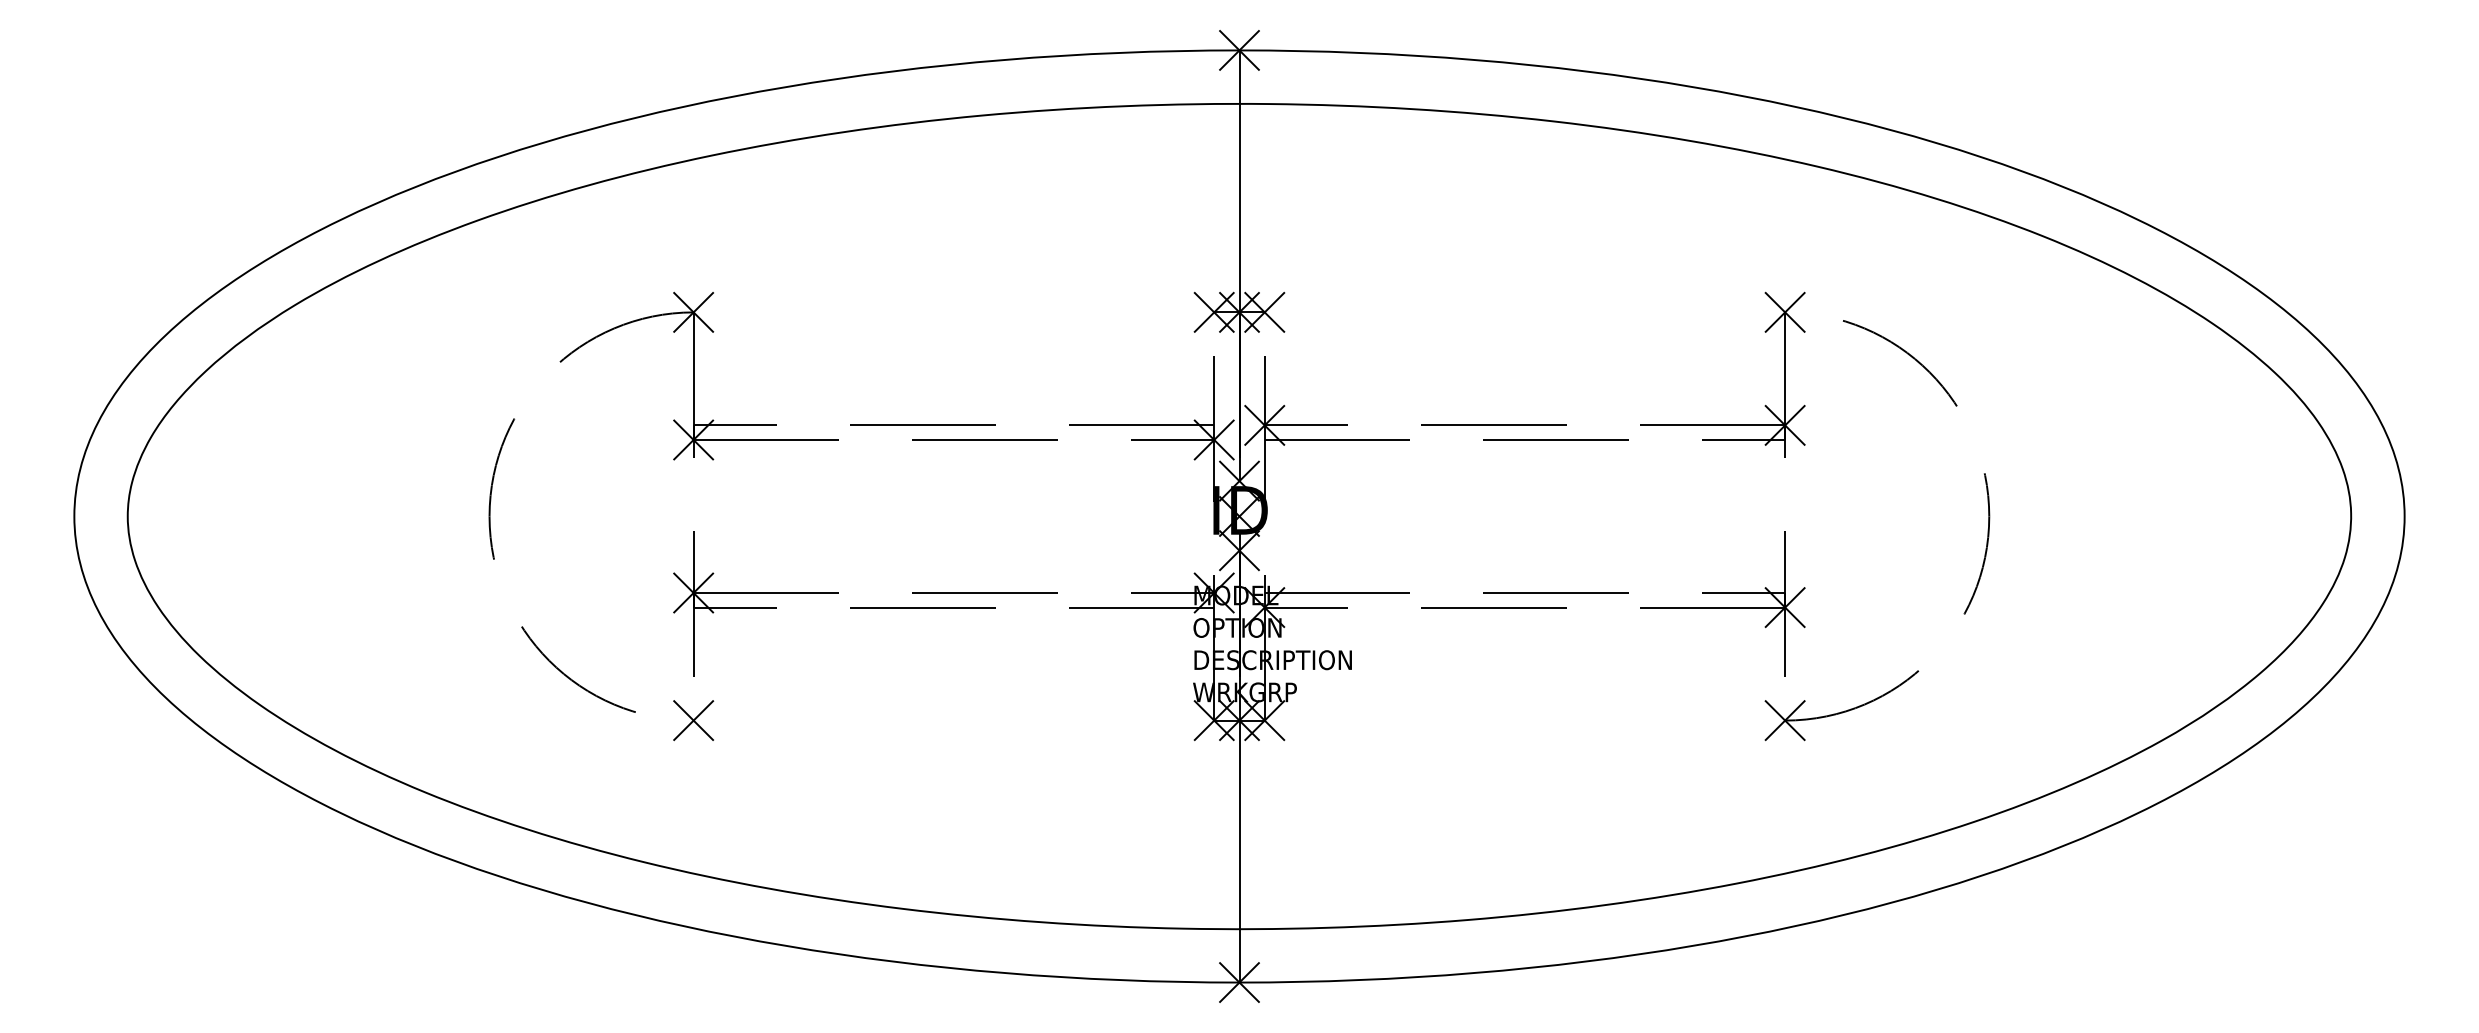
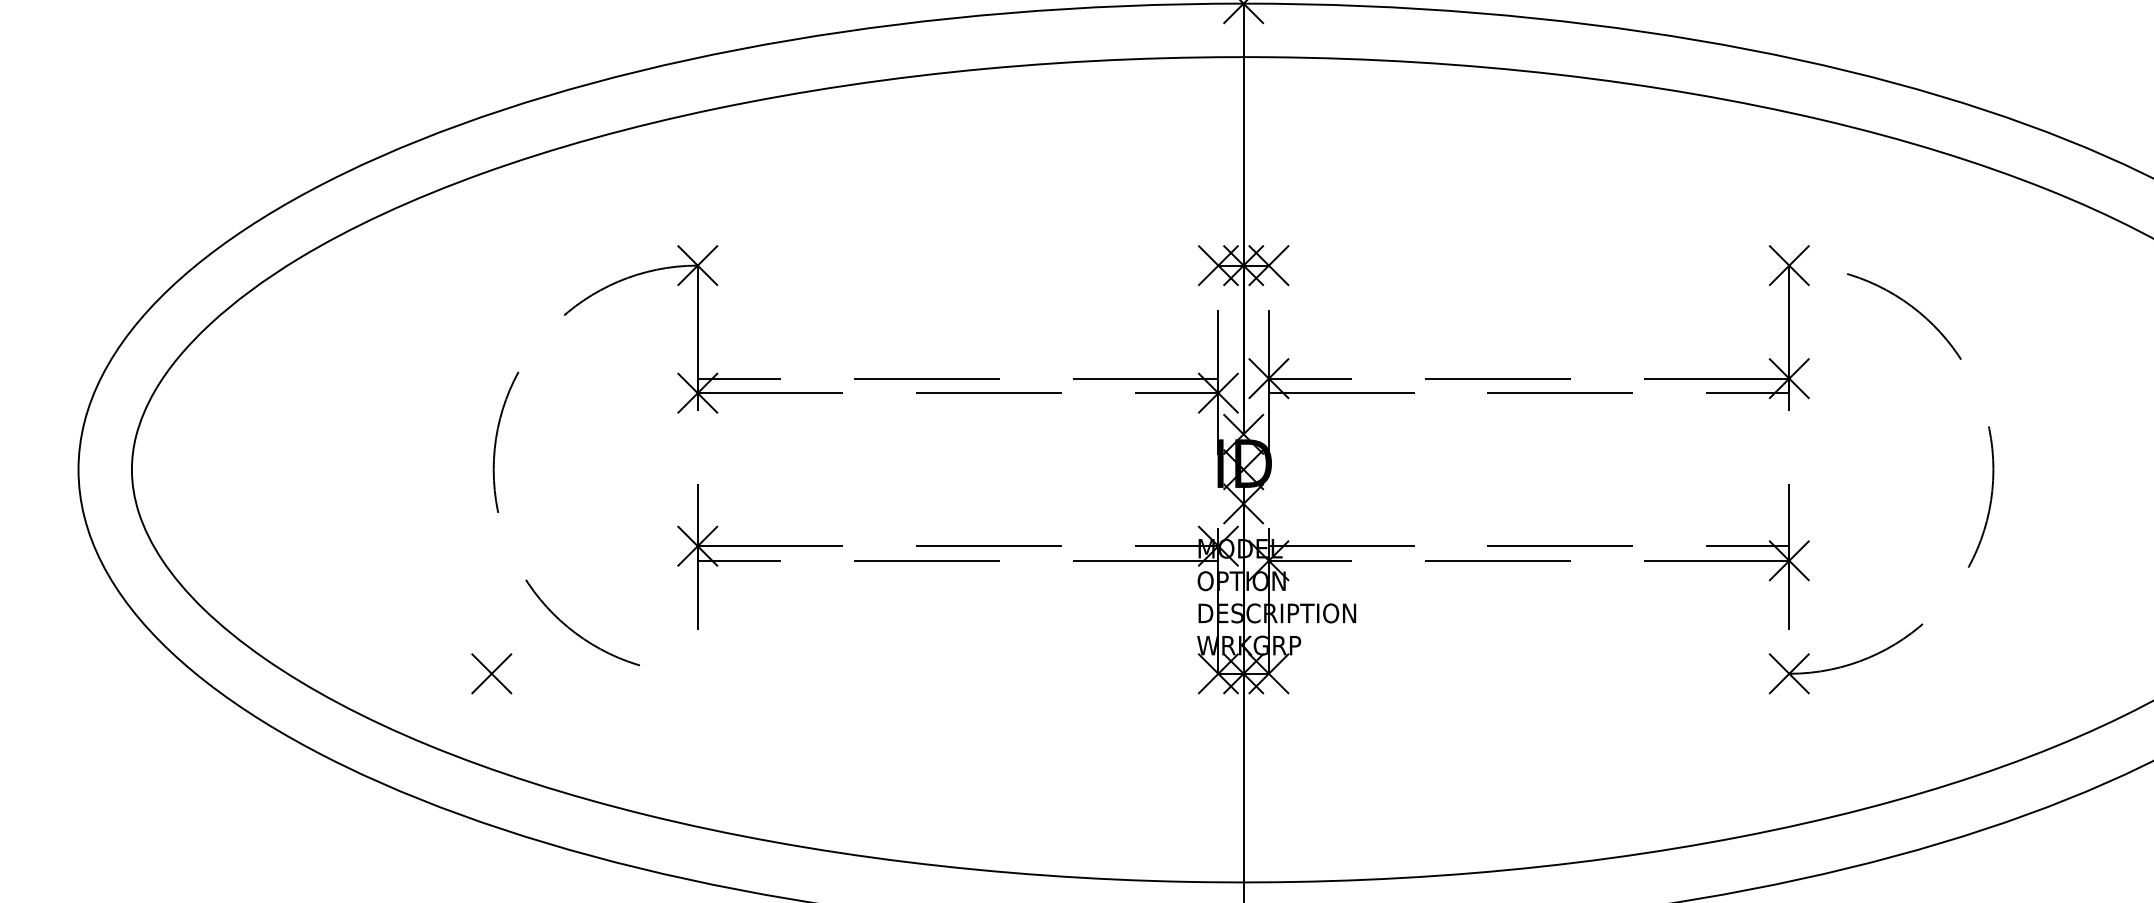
part: (693, 720) -> (491, 673), moved

